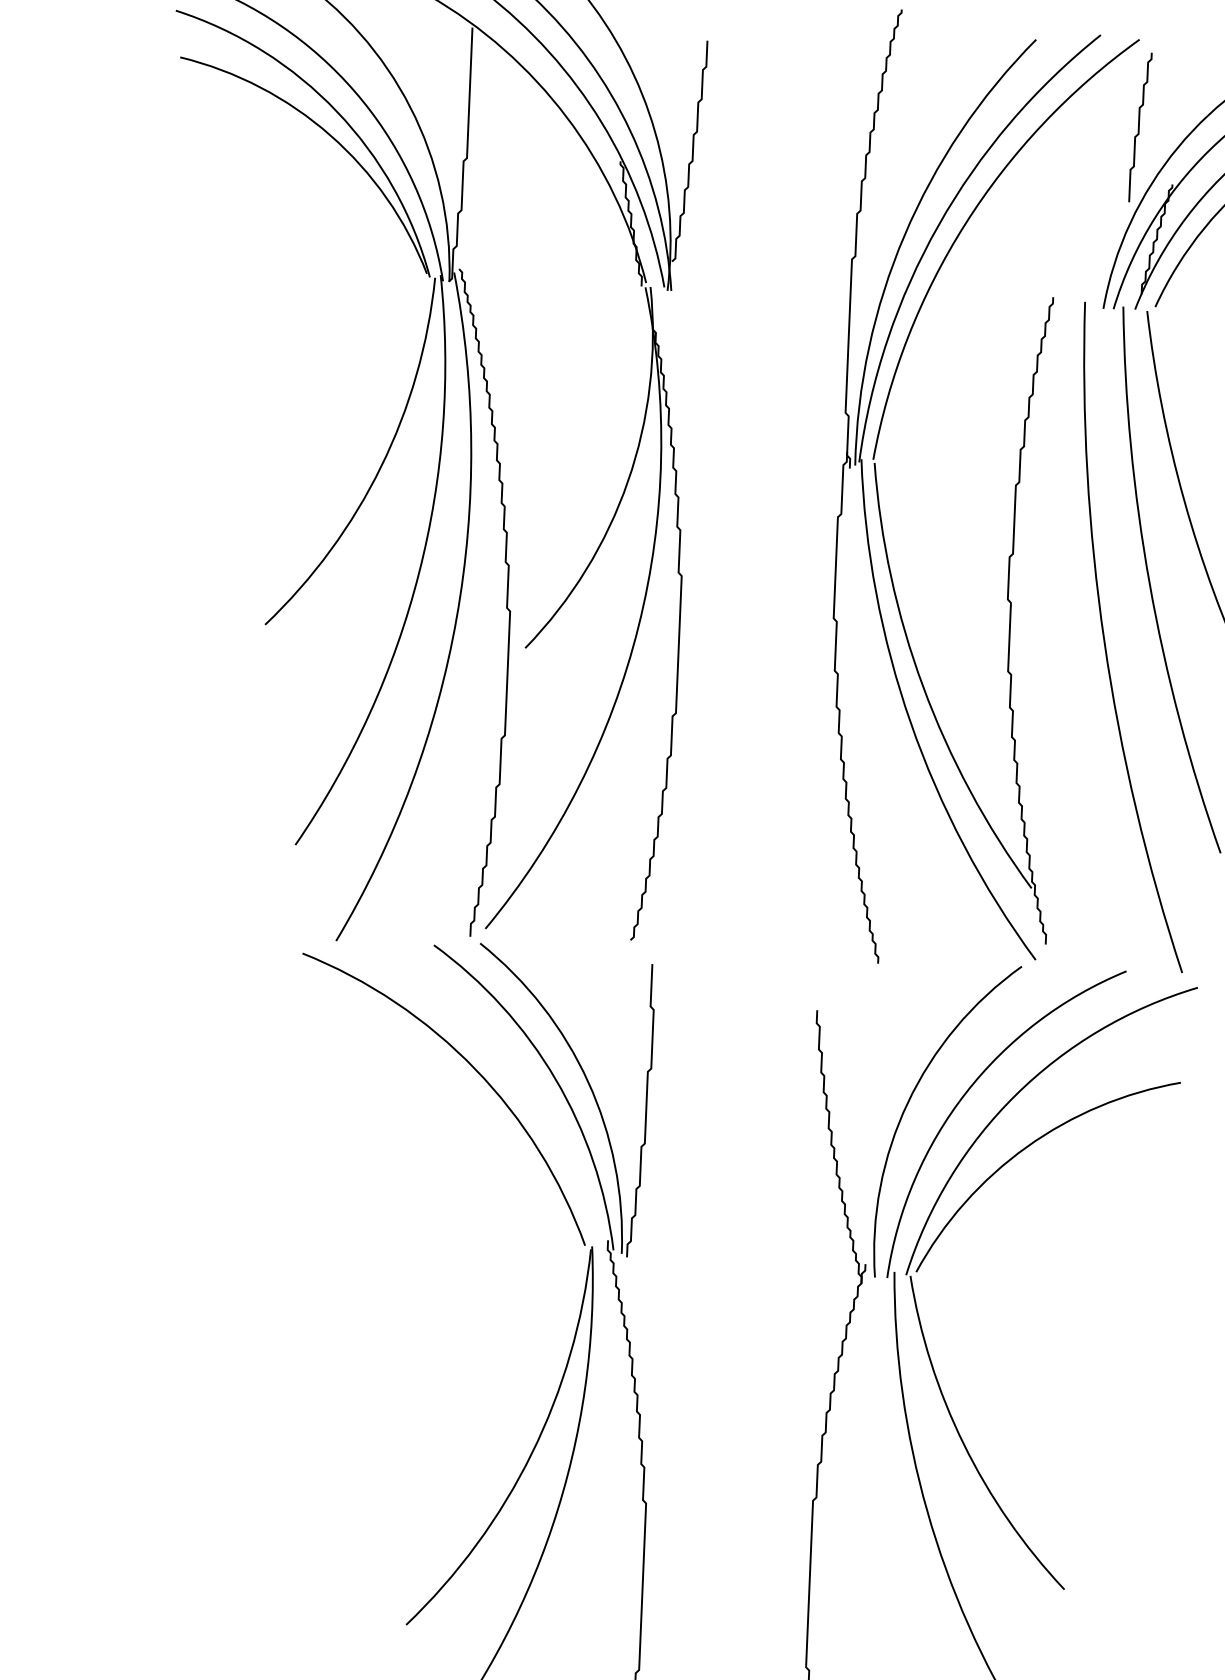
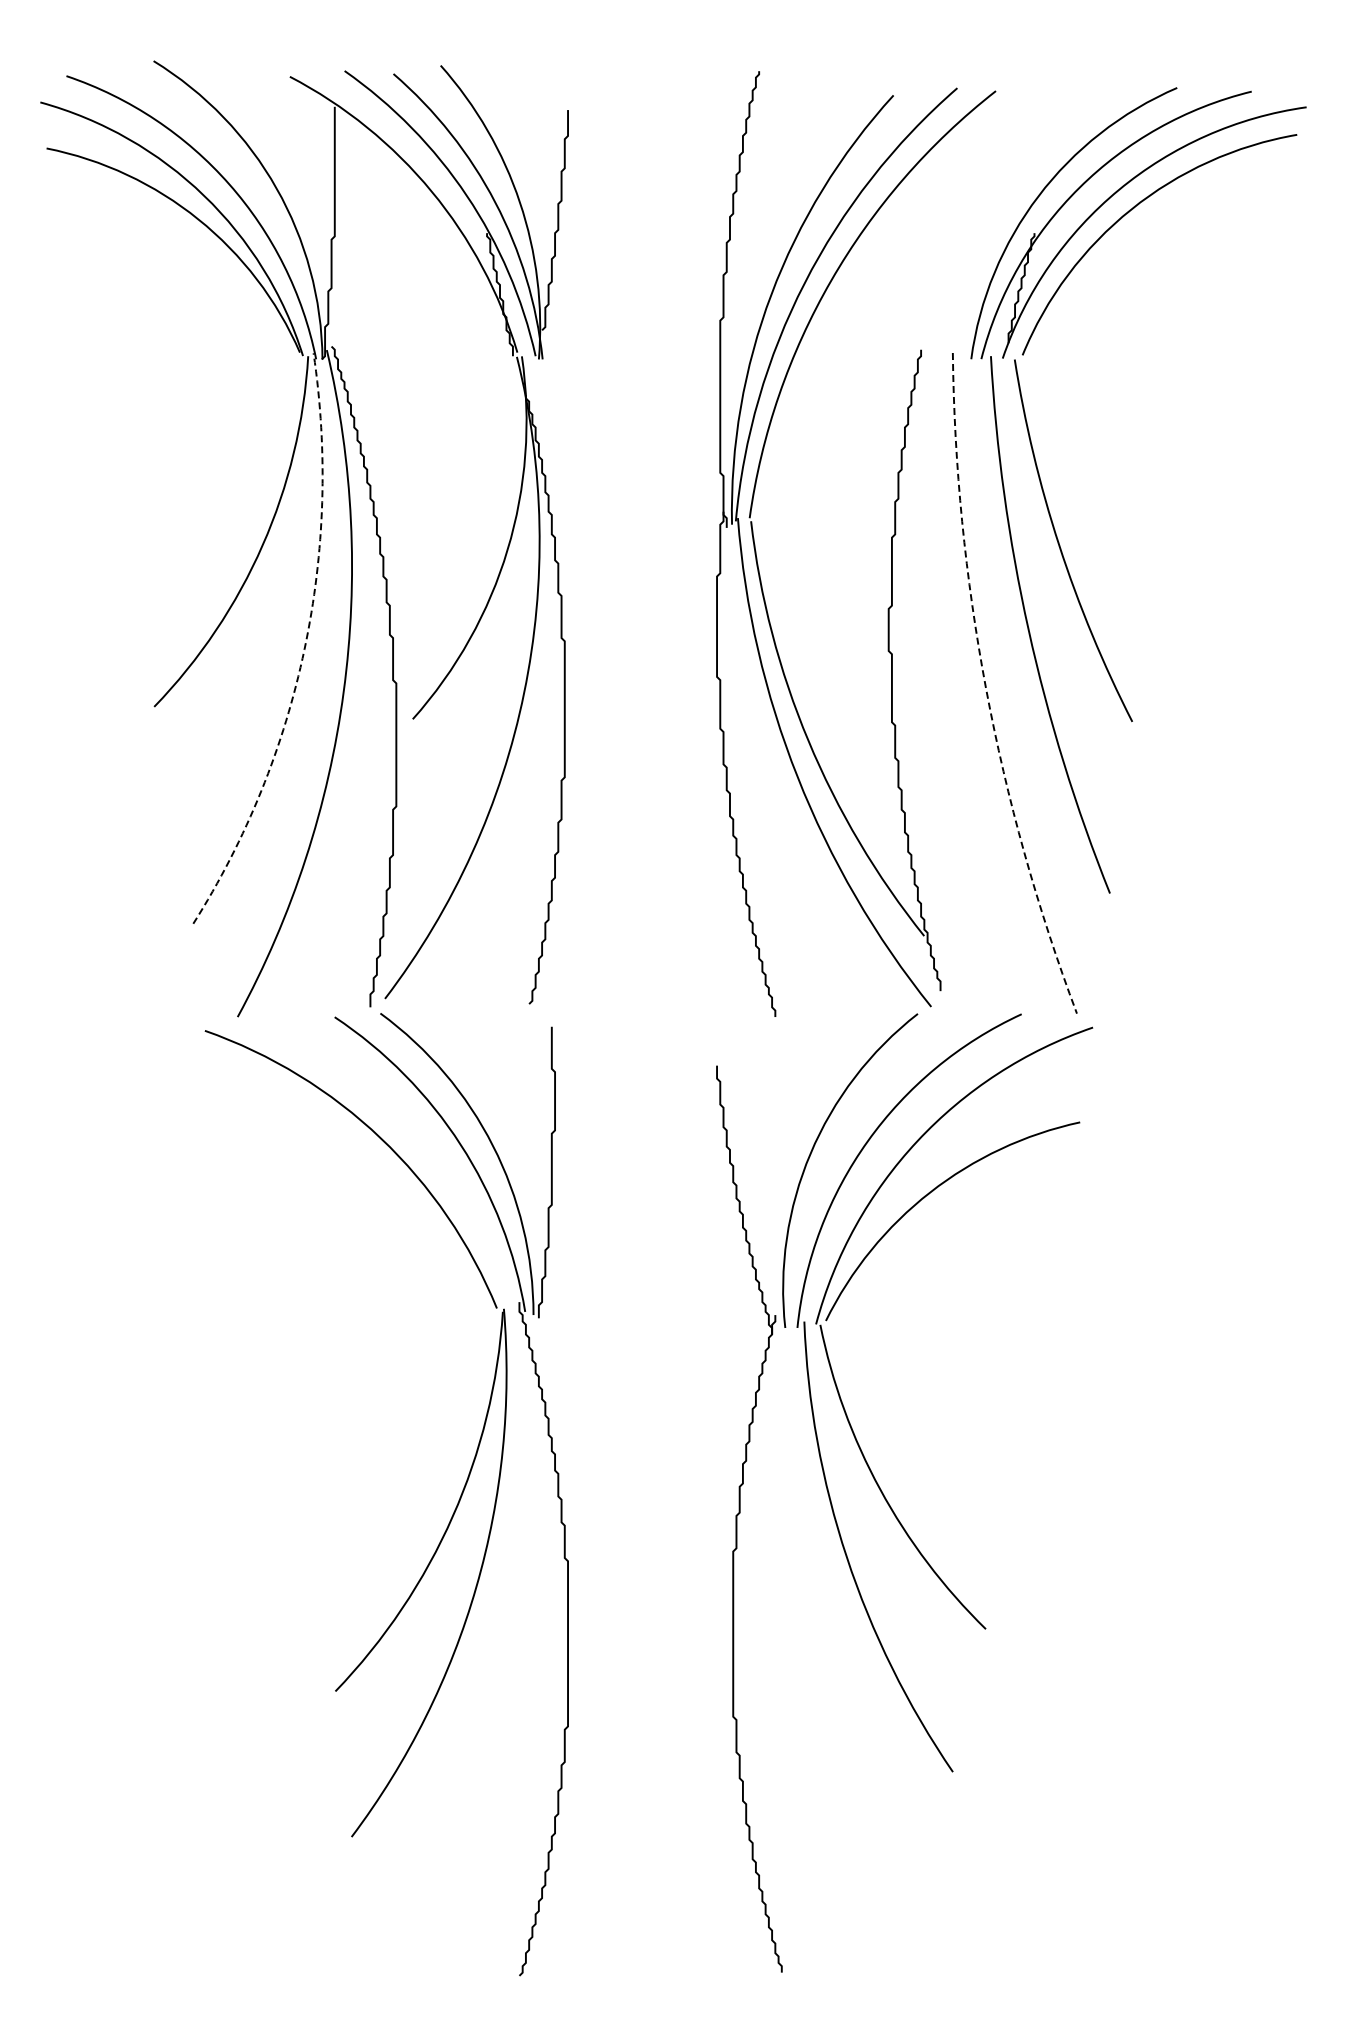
curve: (1139, 126) -> (999, 177), removed
arc: (419, 573) -> (304, 649), solid -> dashed
arc: (1104, 641) -> (986, 688), solid -> dashed

